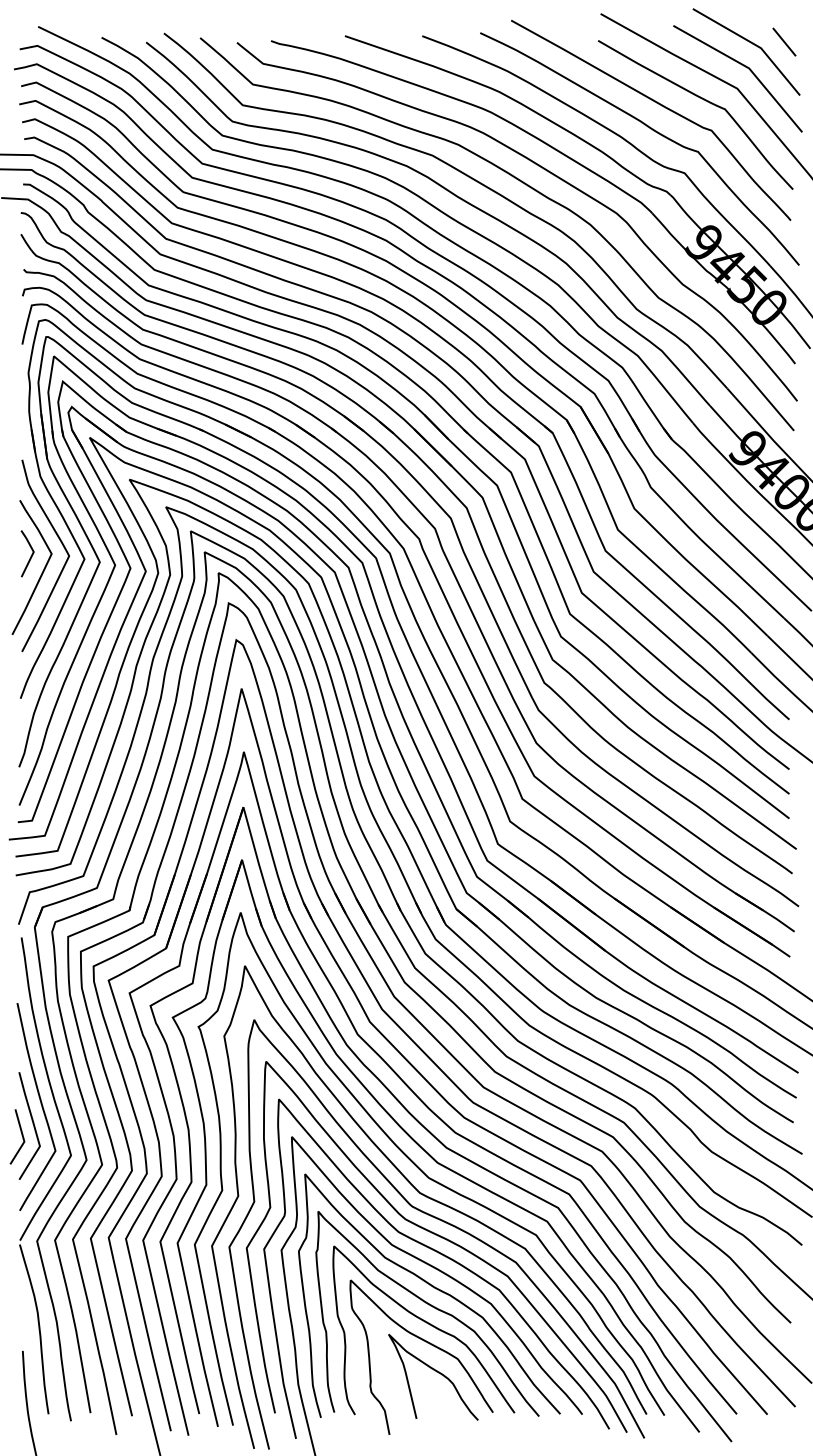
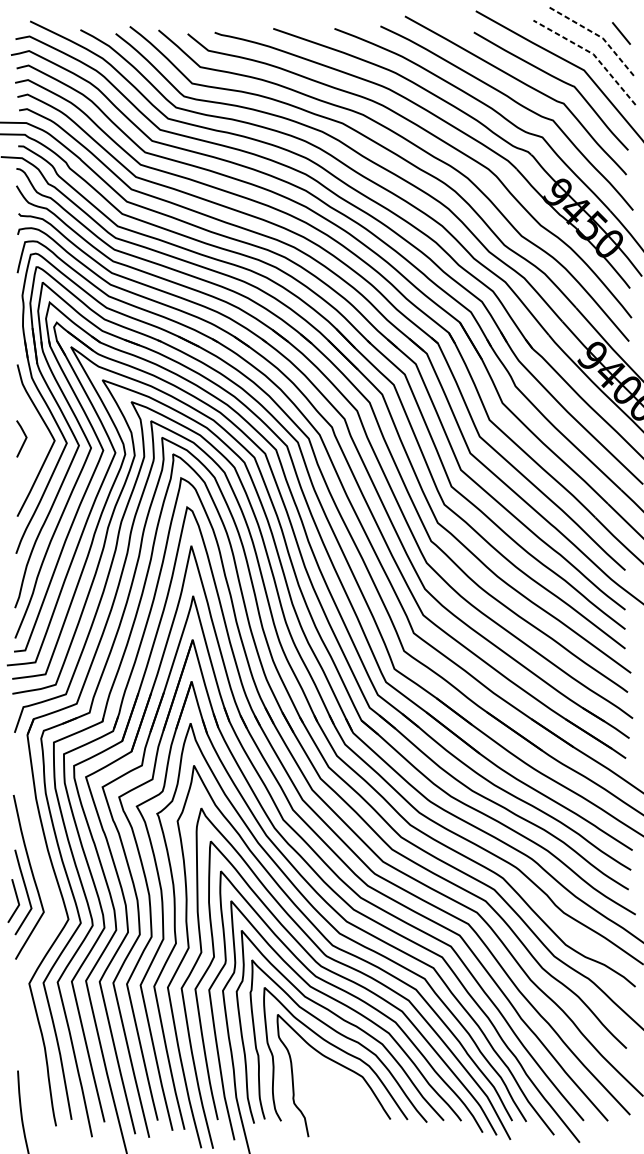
line: (754, 44) -> (597, 35), solid -> dashed
line: (747, 67) -> (592, 53), solid -> dashed
curve: (41, 572) -> (32, 453), removed
part: (54, 1180) -> (43, 935), removed
curve: (436, 1372) -> (345, 1087), removed

